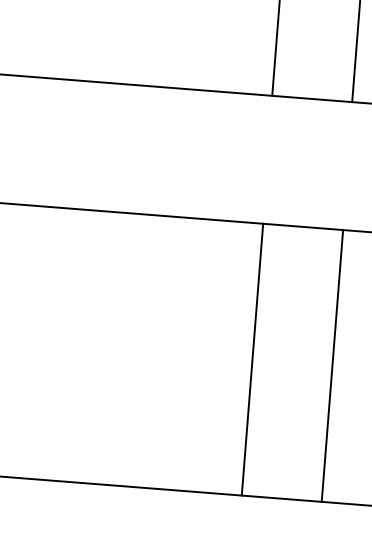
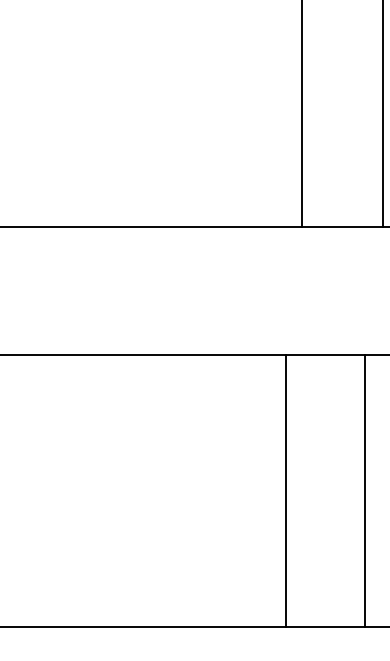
line: (252, 359) -> (285, 490), moved
line: (332, 365) -> (364, 490), moved

